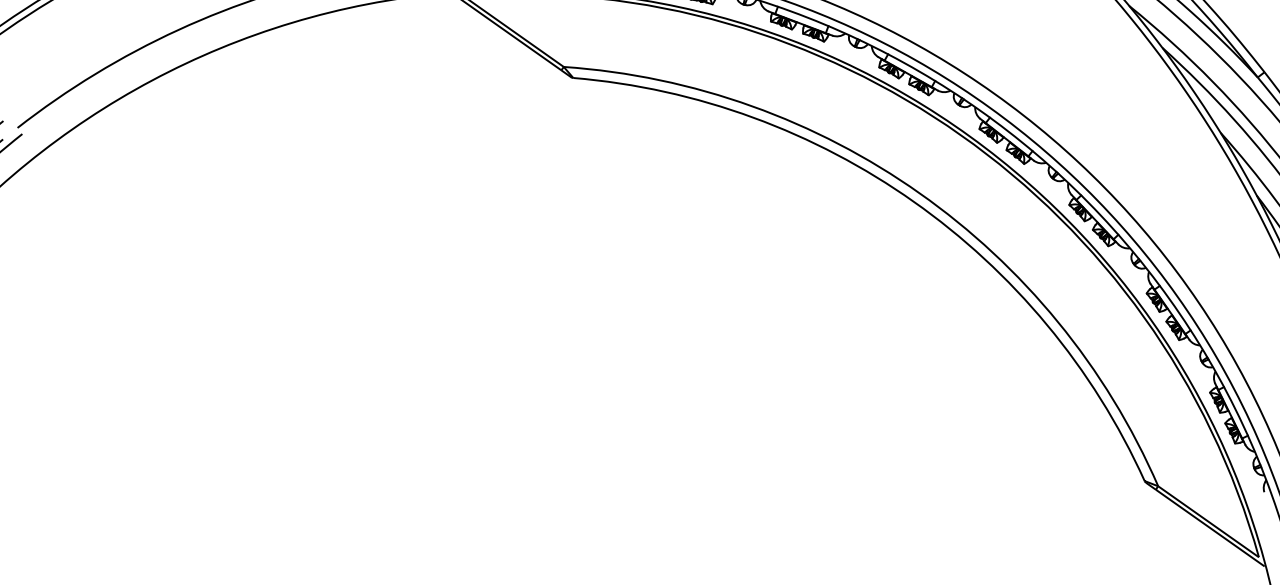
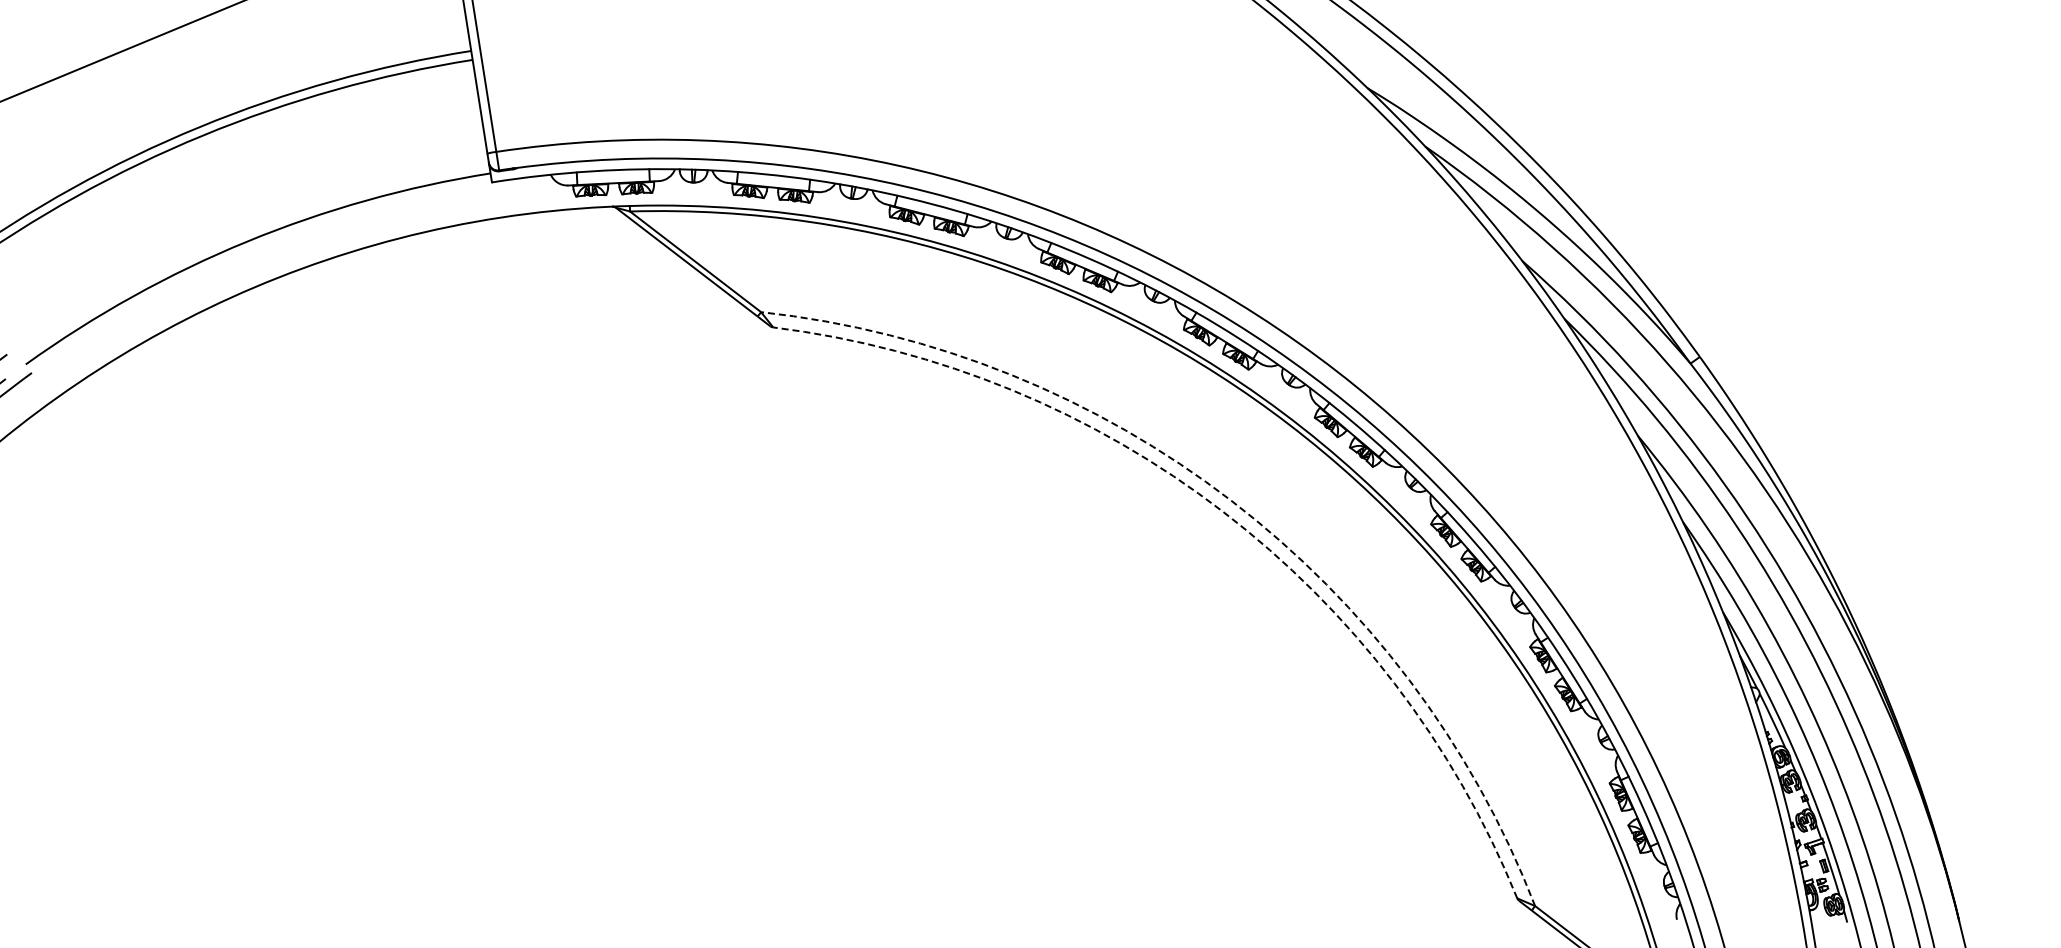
arc: (919, 193) -> (1231, 500), solid -> dashed
arc: (913, 201) -> (1222, 511), solid -> dashed

